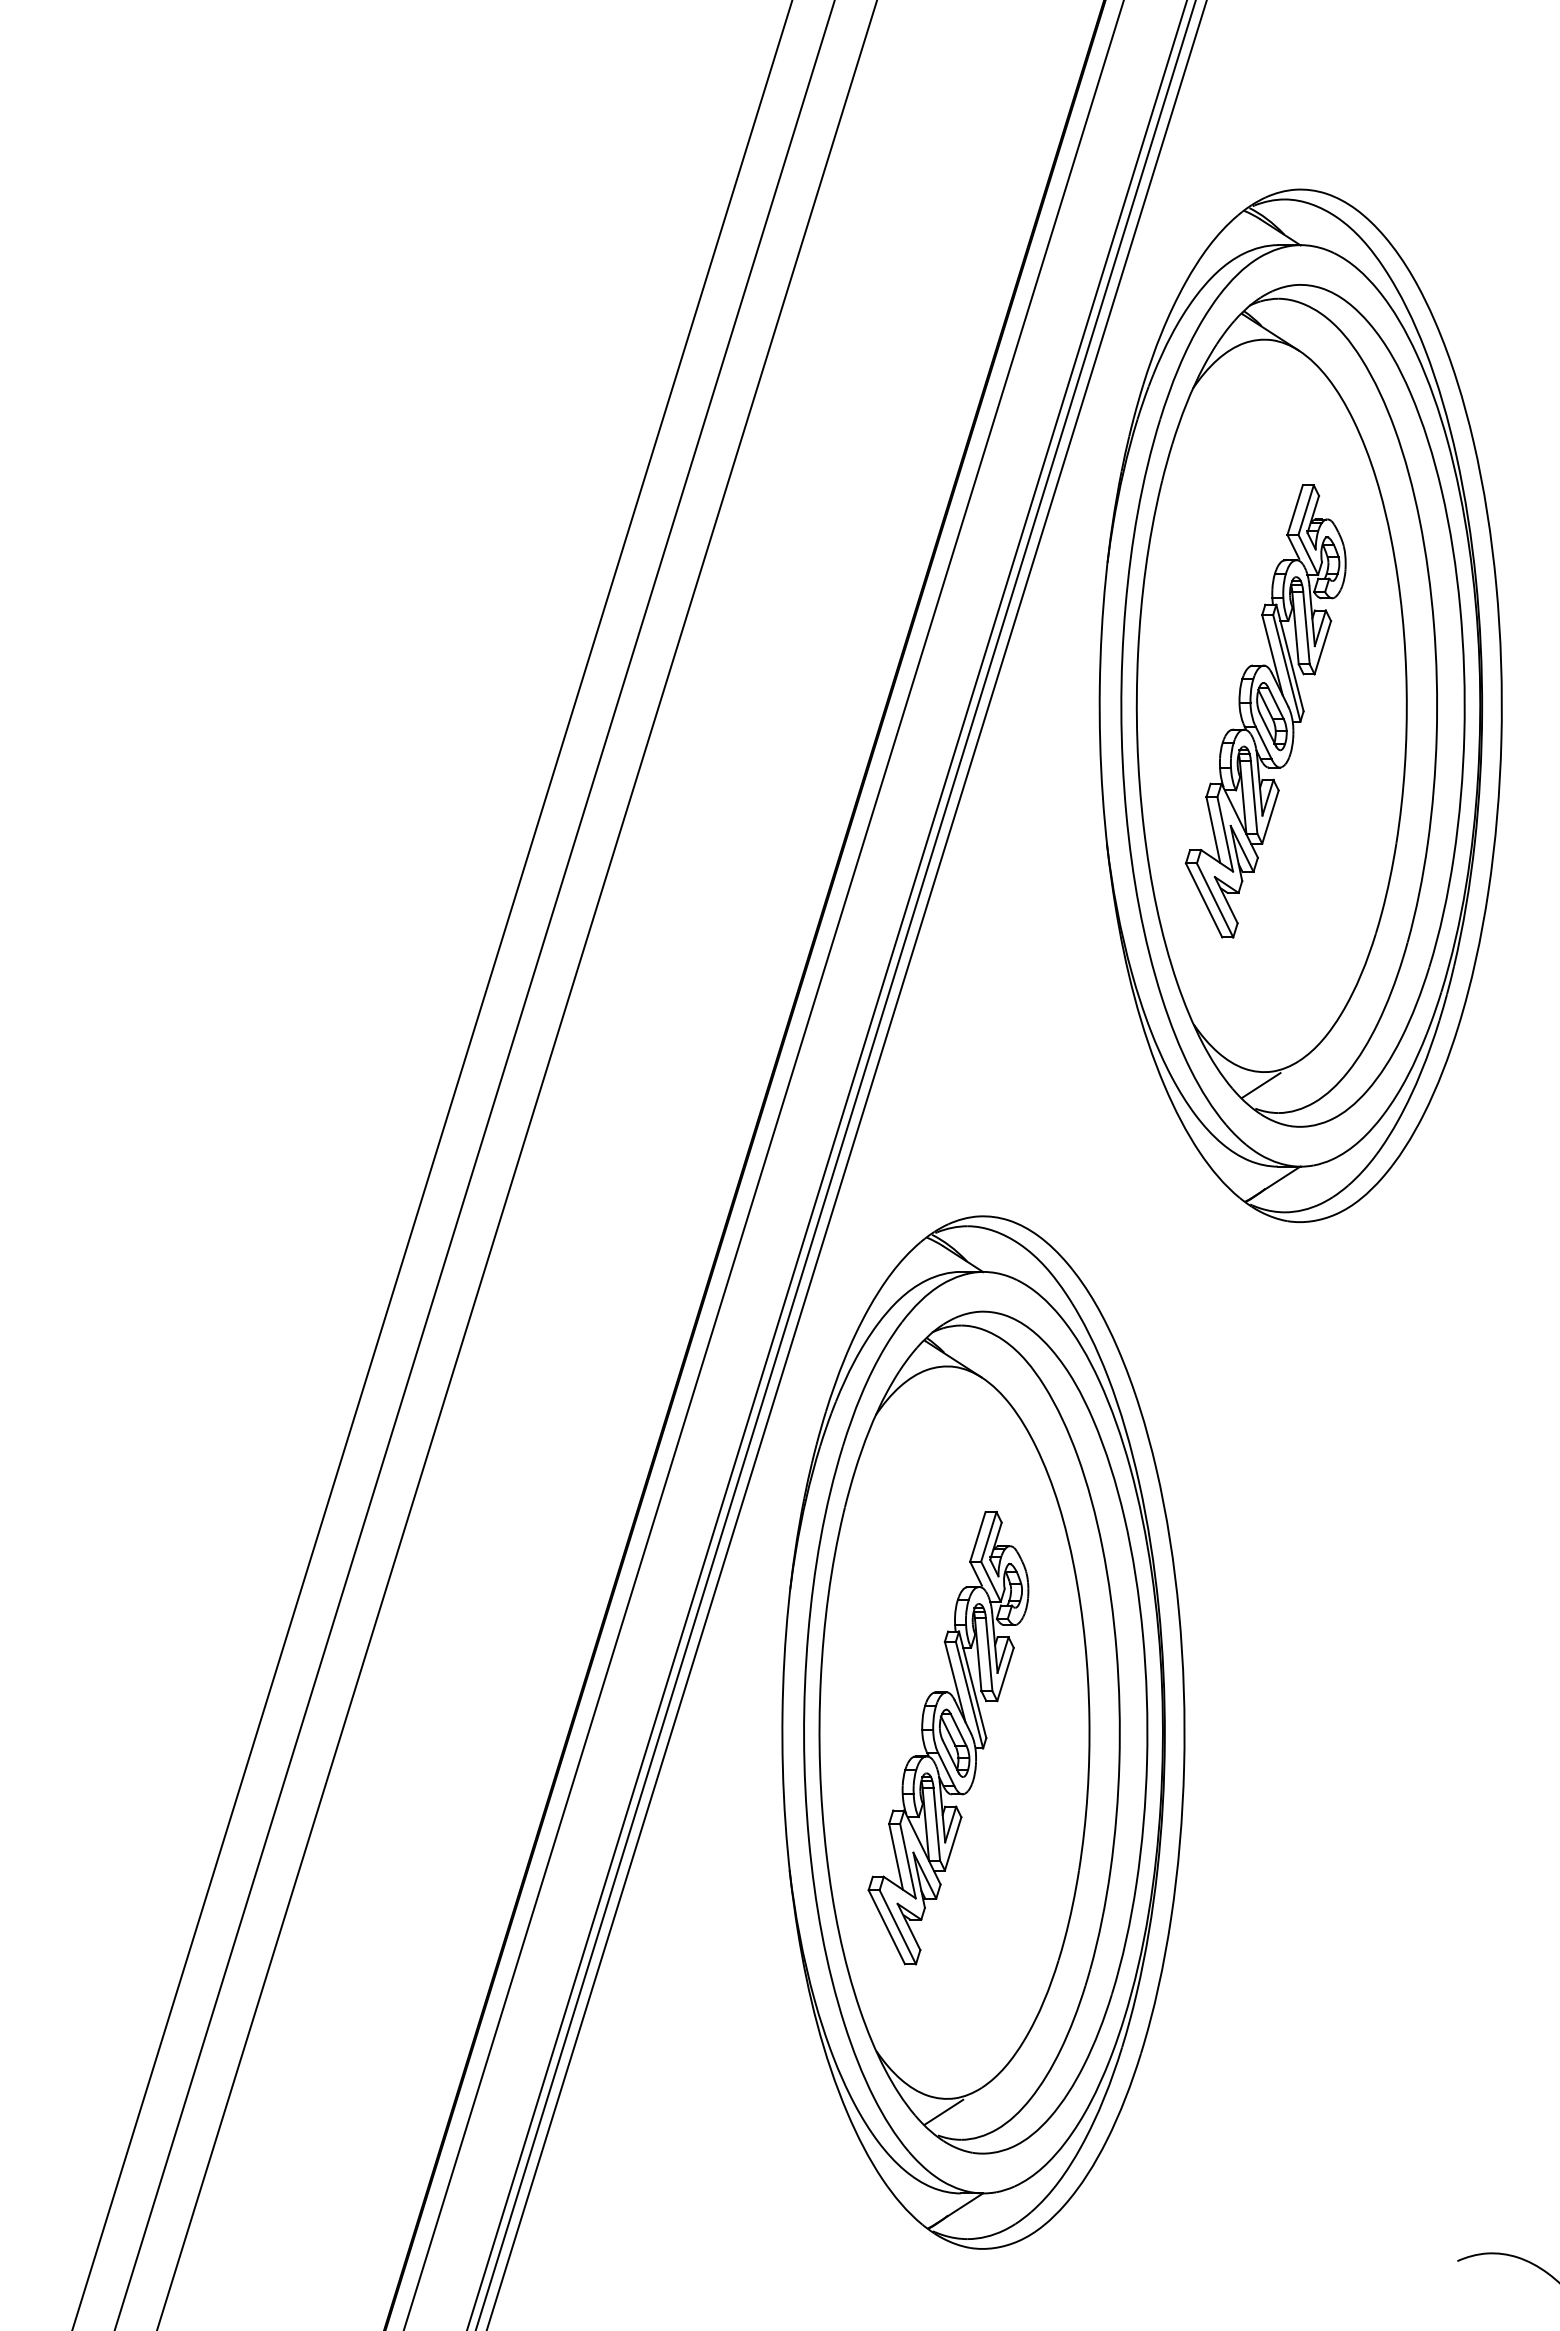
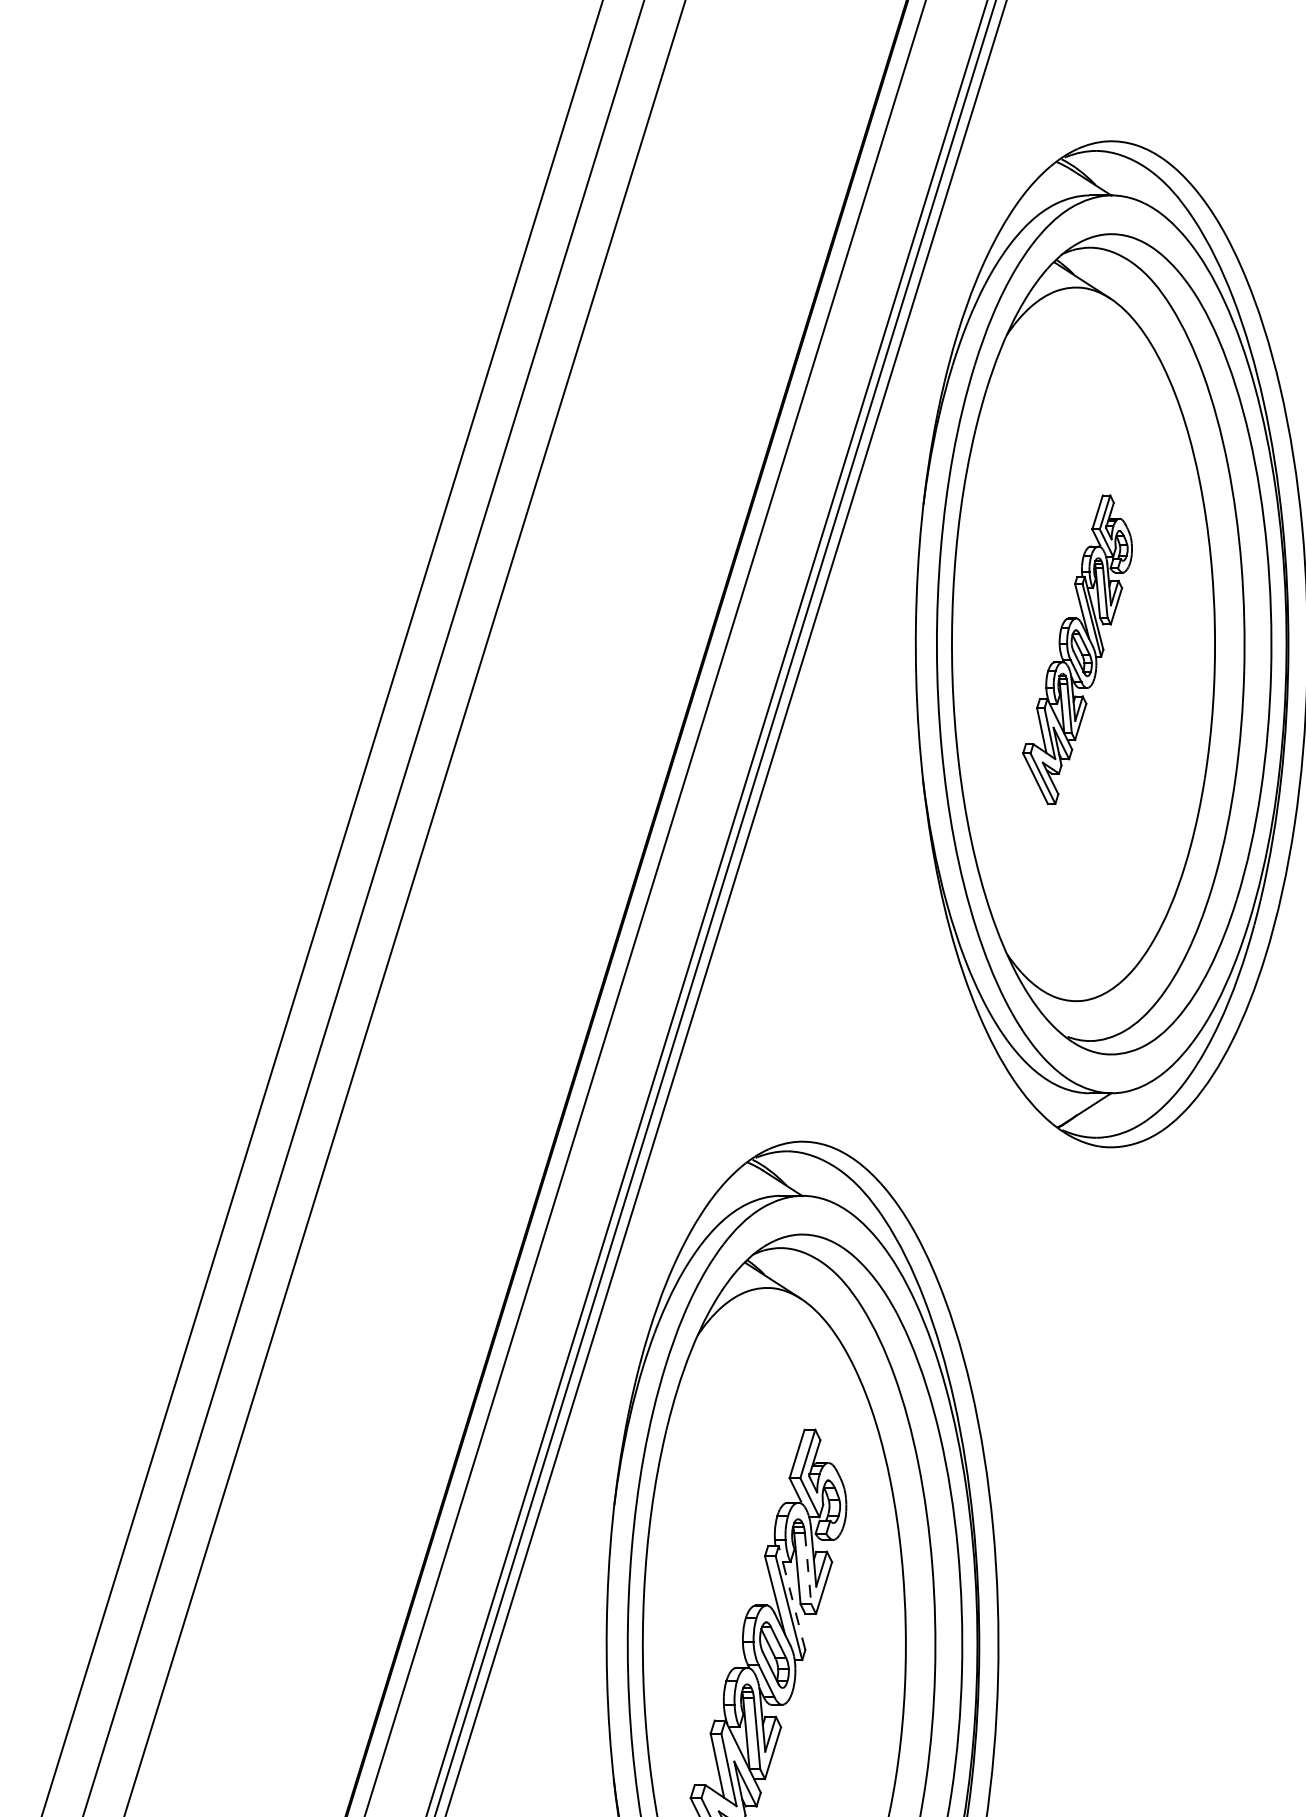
part: (1265, 711) -> (1077, 649), size x0.7
line: (1260, 1085) -> (1072, 1014), removed
line: (989, 1654) -> (808, 1568), solid -> dashed
line: (972, 1684) -> (791, 1597), solid -> dashed

